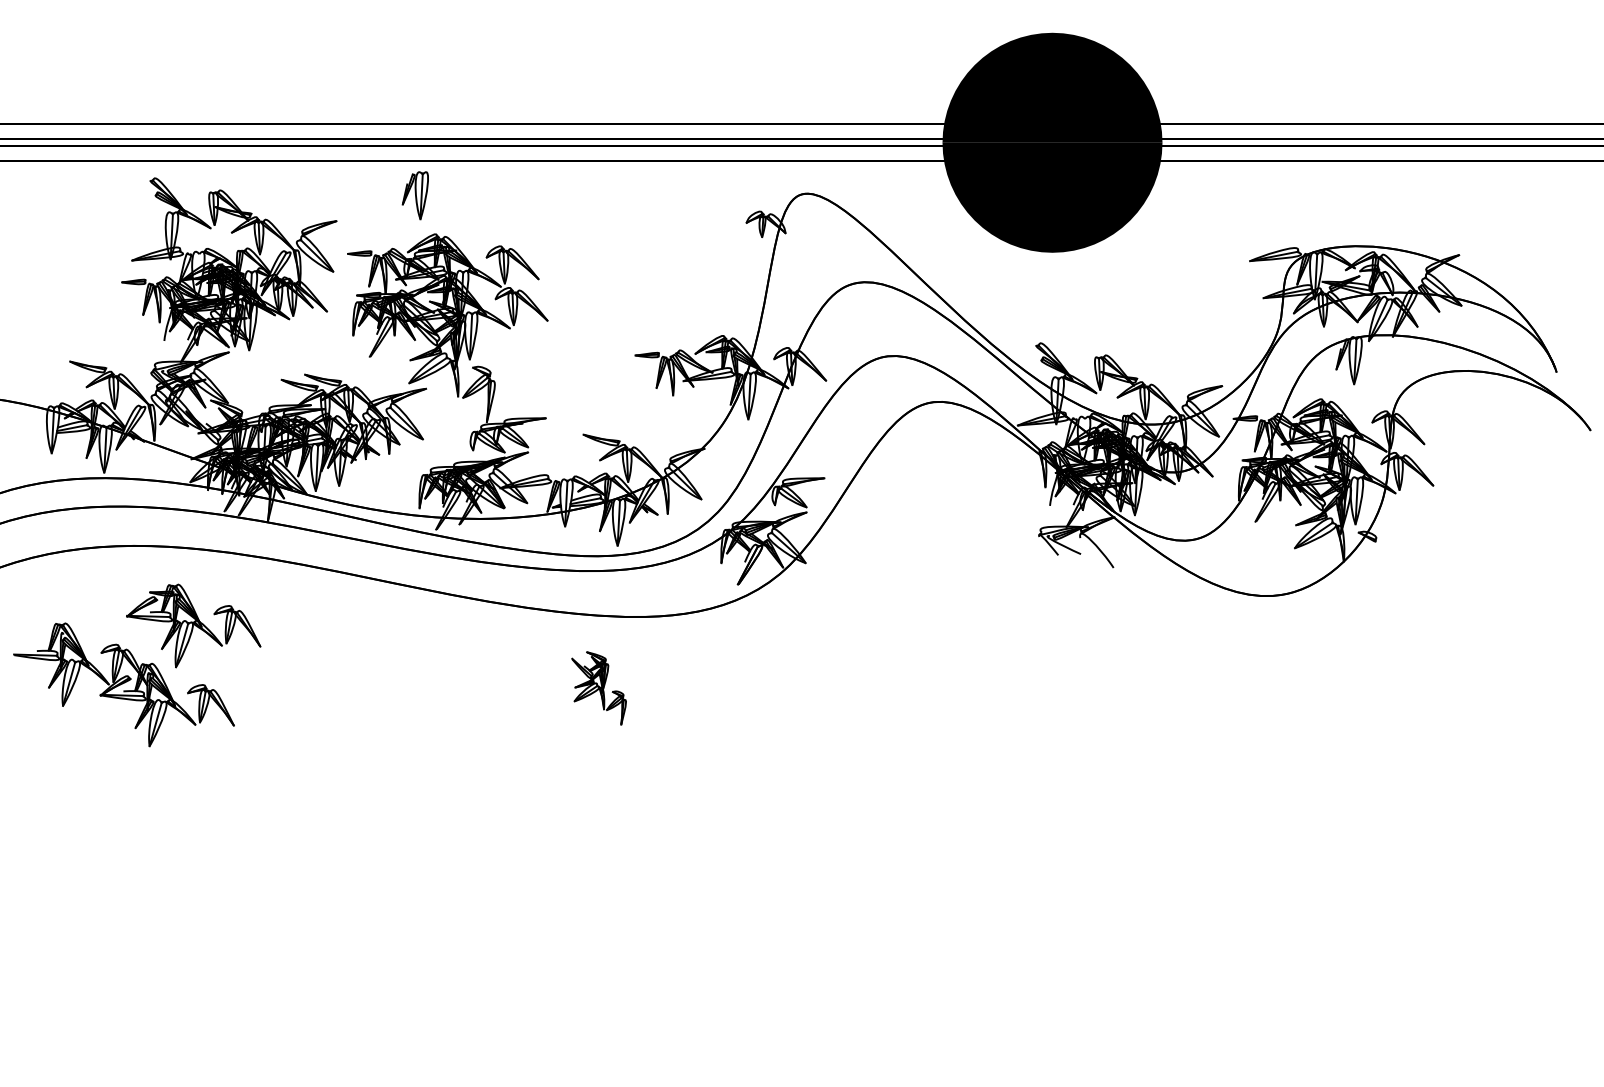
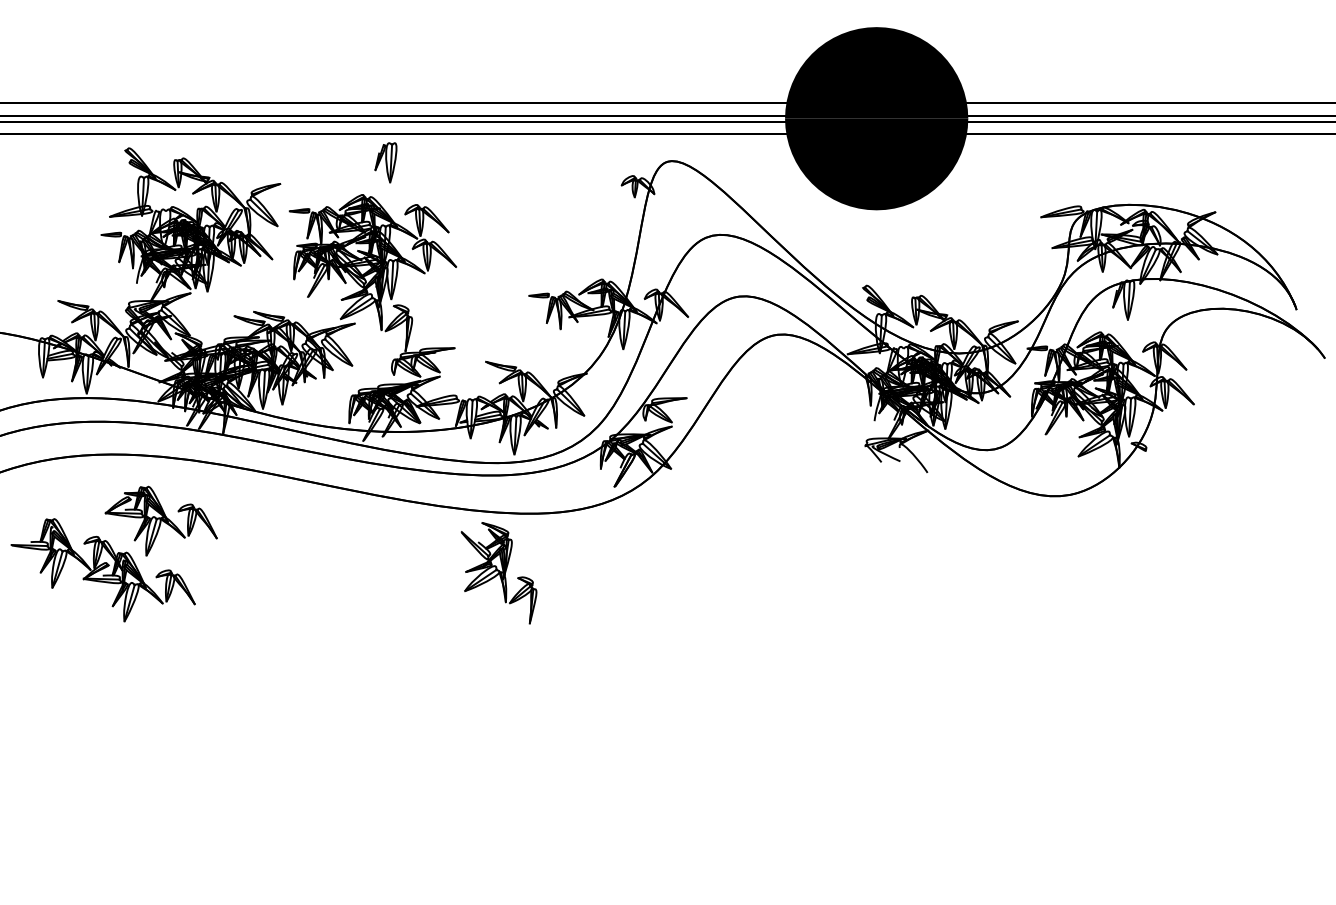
part: (414, 195) -> (385, 162), moved
part: (598, 688) -> (498, 573), size x1.67

